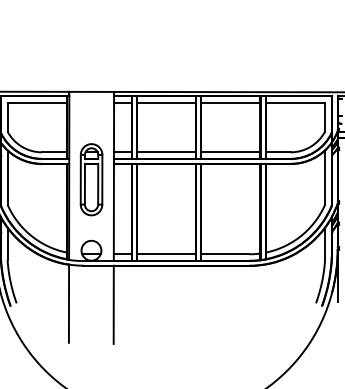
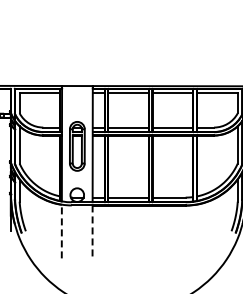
line: (68, 303) -> (61, 231), solid -> dashed
line: (113, 305) -> (92, 232), solid -> dashed

